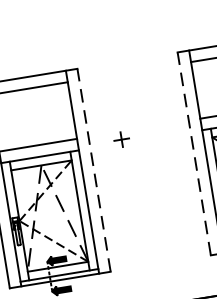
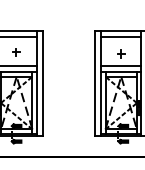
part: (121, 139) -> (16, 52), moved
line: (195, 153) -> (95, 83), dashed -> solid
line: (93, 170) -> (42, 83), dashed -> solid

